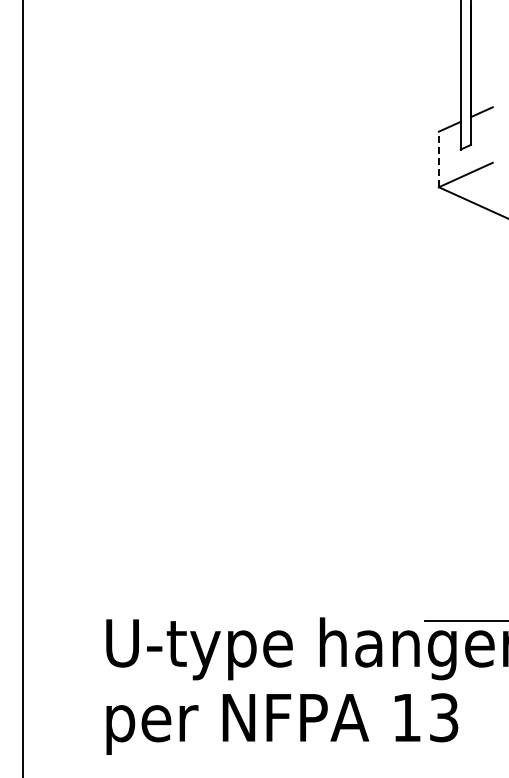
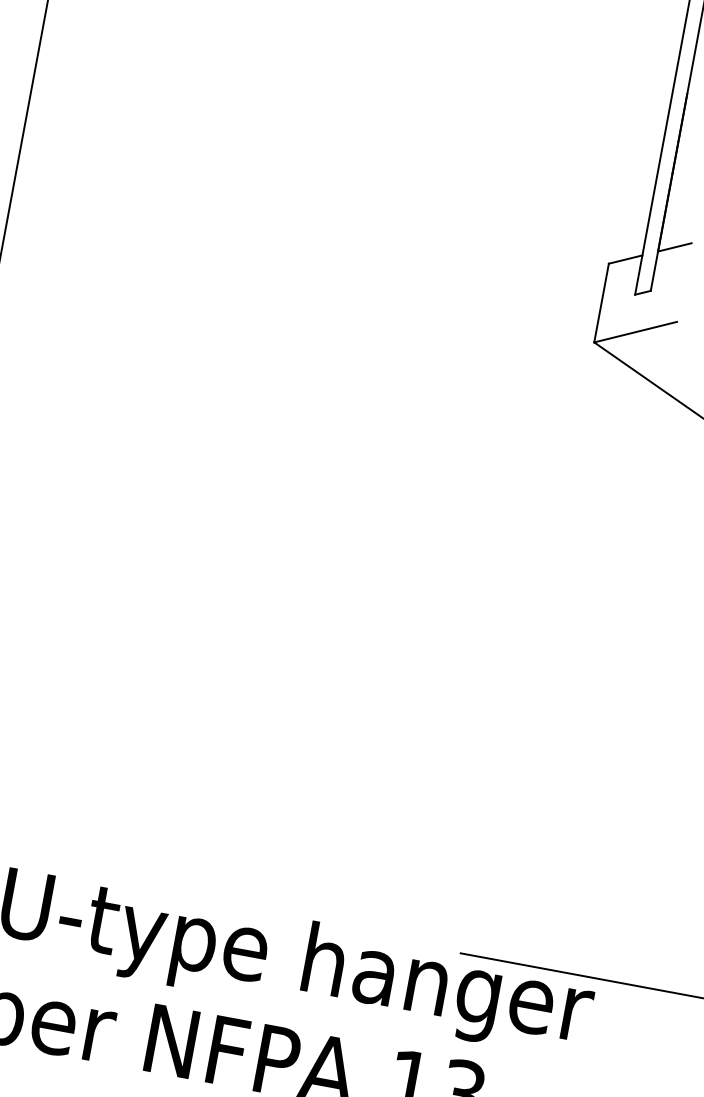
line: (438, 159) -> (600, 302), dashed -> solid

